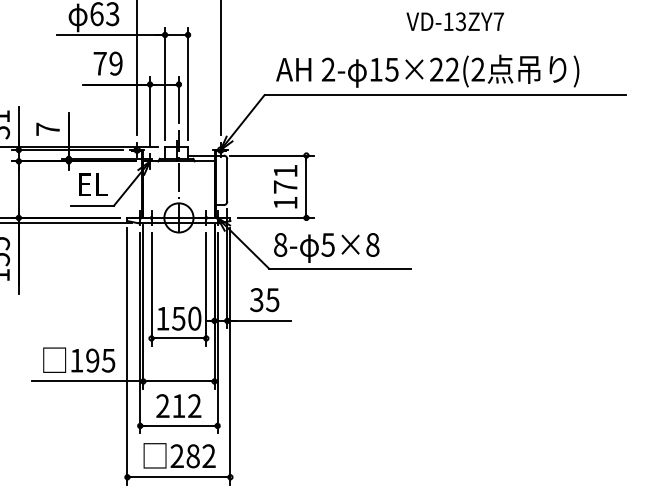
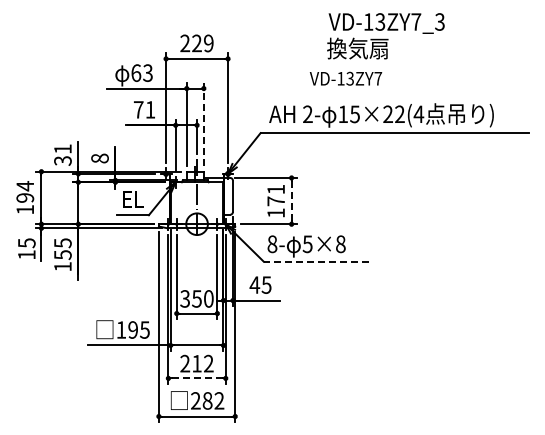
text: (454, 21) -> (345, 78), moved
text: (116, 63) -> (150, 109), 79 -> 71
text: (477, 68) -> (418, 113), 15×22(2 -> 15×22(4
line: (187, 83) -> (203, 124), solid -> dashed
text: (47, 129) -> (99, 158), 7 -> 8
line: (306, 187) -> (291, 201), solid -> dashed
line: (340, 268) -> (316, 261), solid -> dashed
text: (256, 299) -> (254, 284), 35 -> 45
text: (161, 318) -> (184, 298), 150 -> 350
line: (179, 426) -> (197, 378), solid -> dashed

